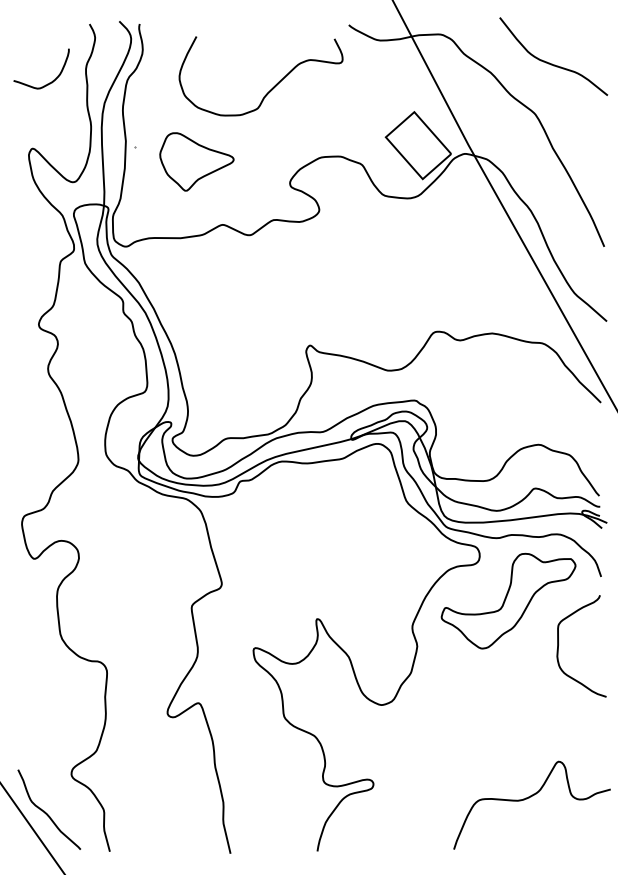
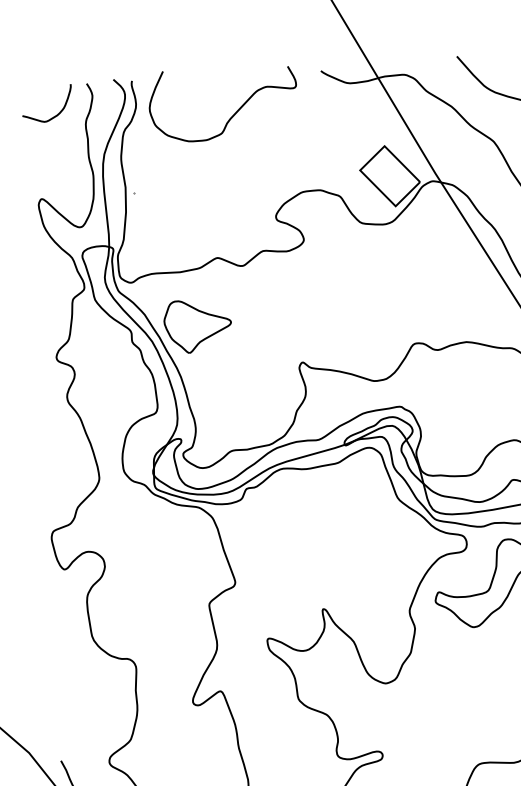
curve: (49, 82) -> (54, 115), moved
curve: (272, 87) -> (234, 113), moved
part: (196, 161) -> (197, 325), moved

